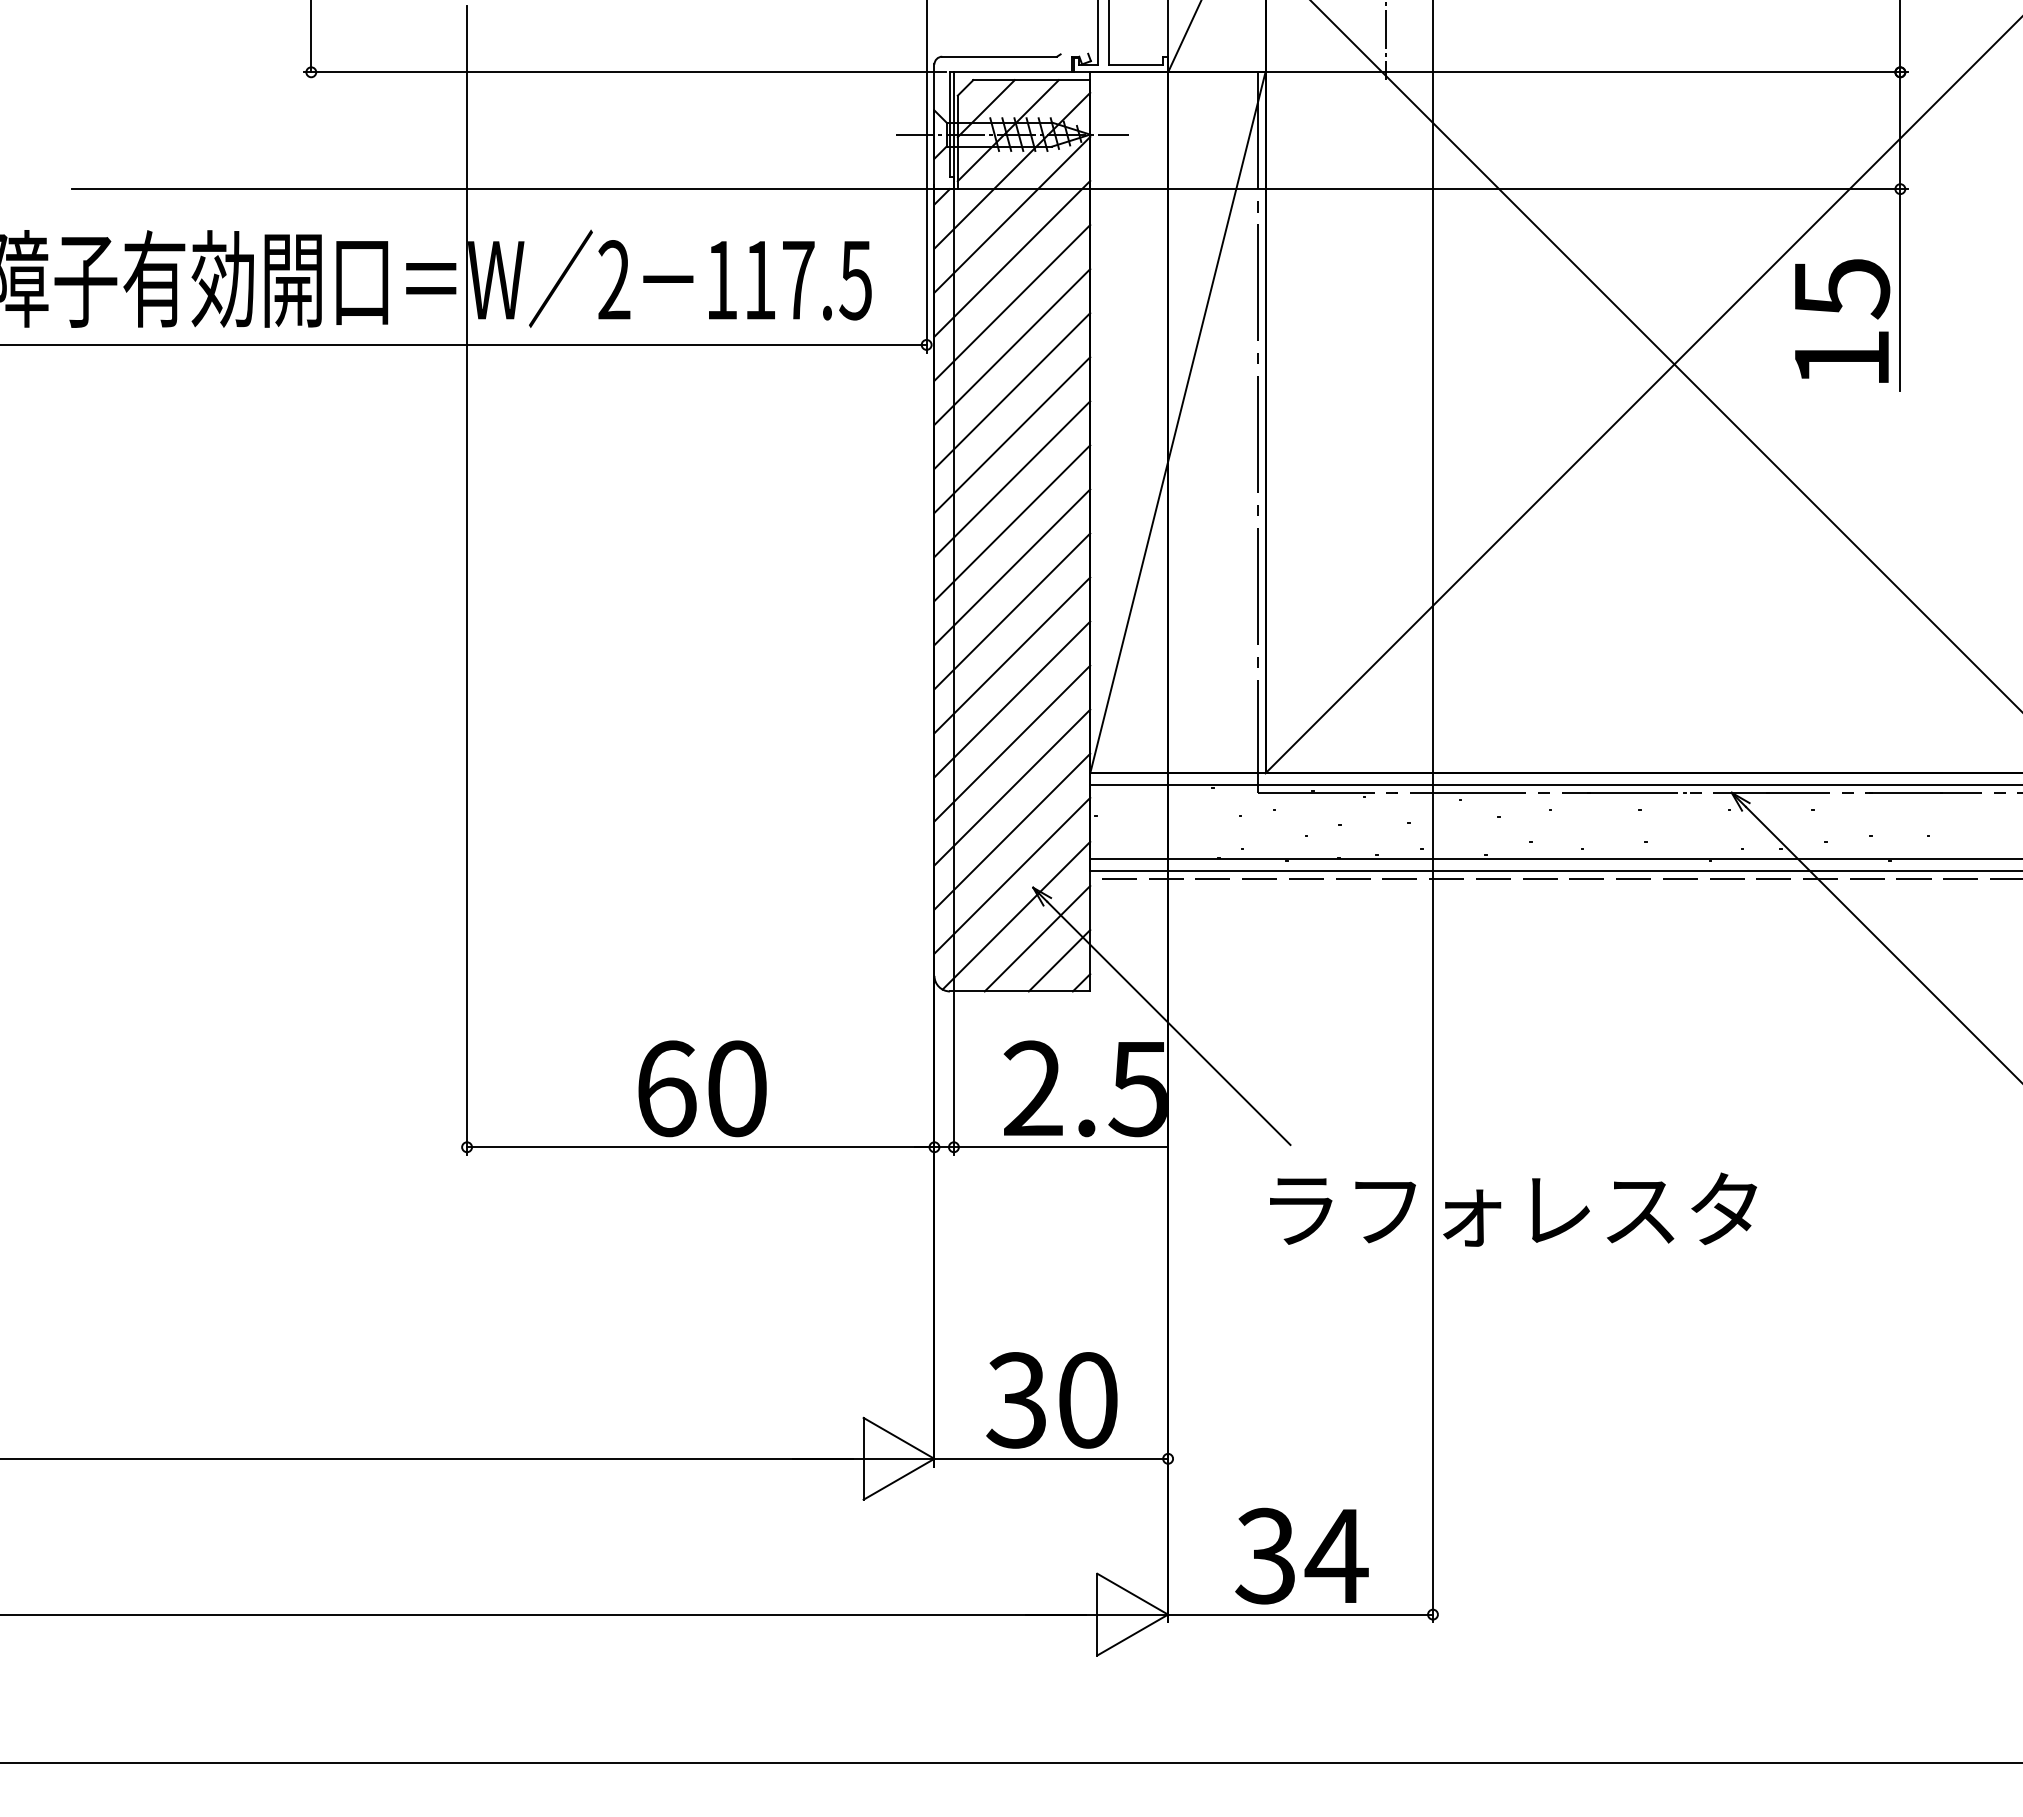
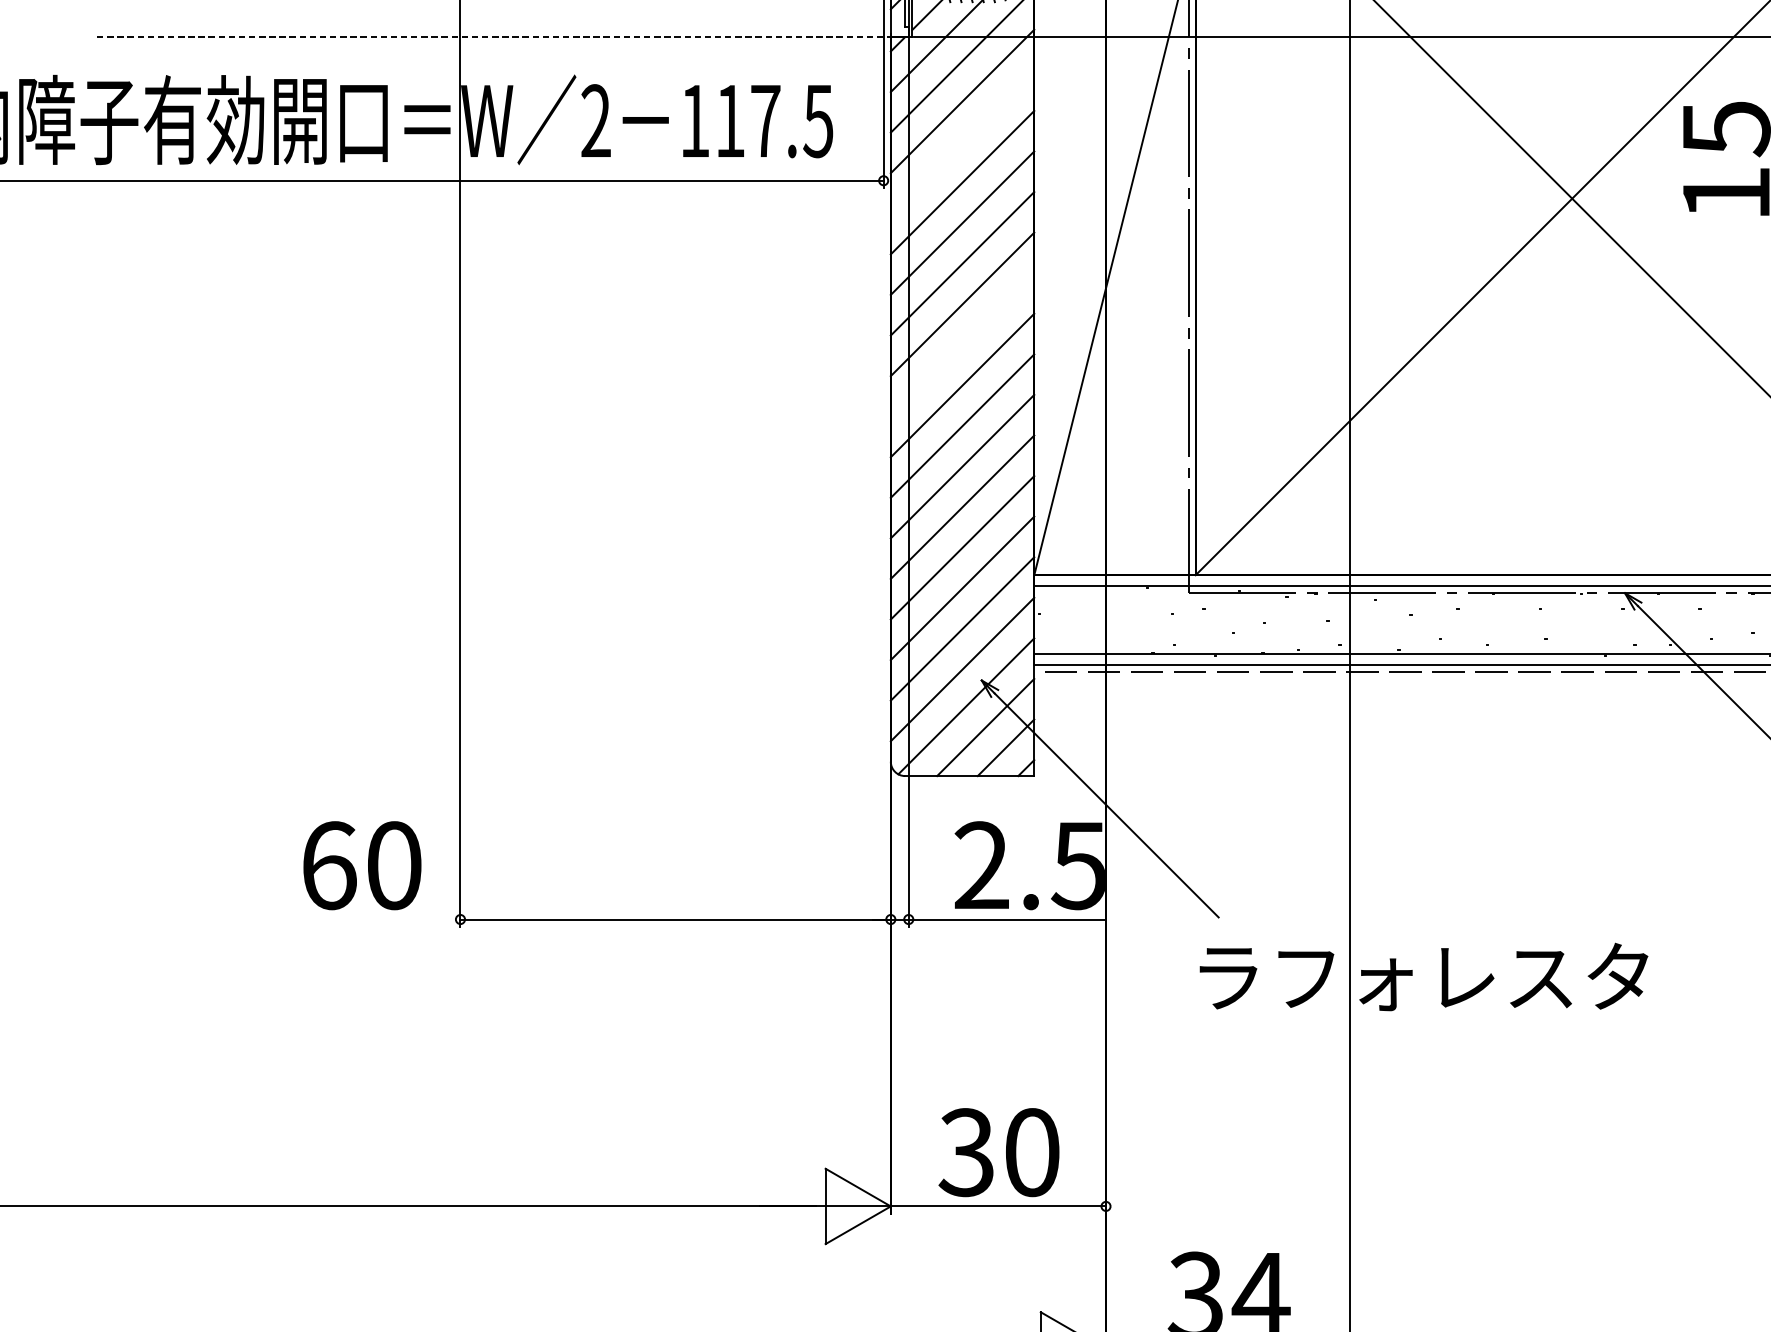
line: (513, 189) -> (503, 37), solid -> dashed
line: (1012, 302) -> (962, 141), removed
line: (1012, 523) -> (962, 345), removed
text: (702, 1088) -> (362, 865), moved

